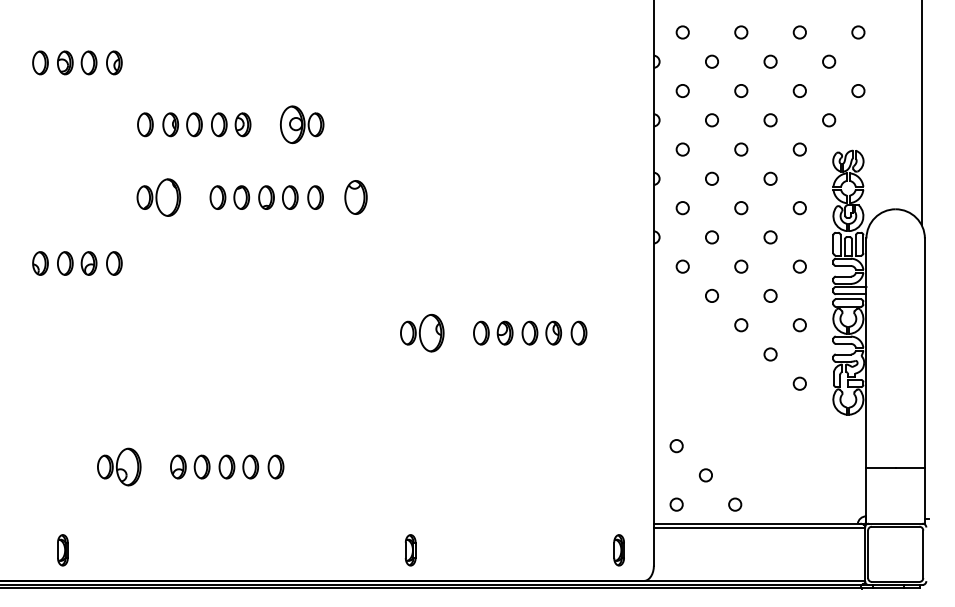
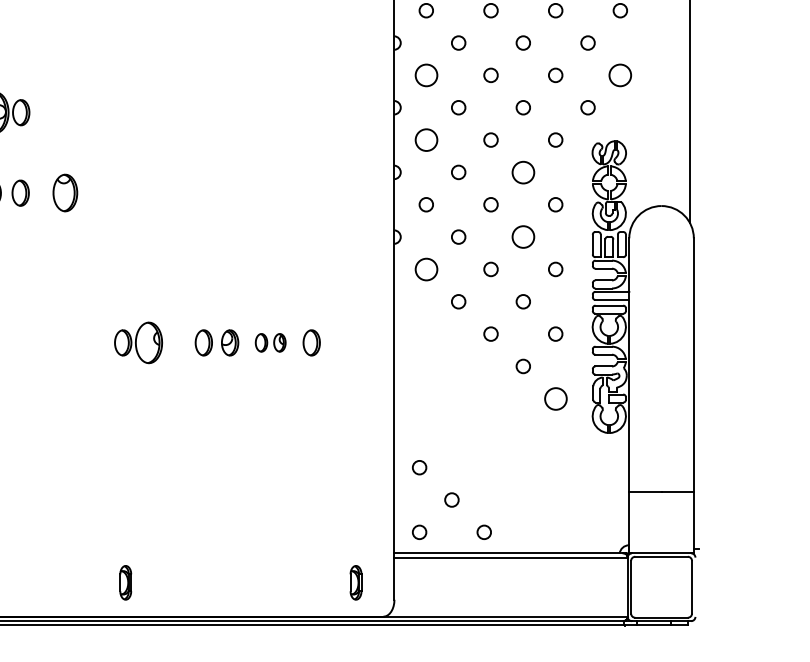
circle: (682, 90) -> (426, 74), size x1.6
circle: (858, 90) -> (620, 74), size x1.6
circle: (682, 149) -> (426, 139), size x1.6
circle: (770, 178) -> (523, 172), size x1.6
circle: (770, 237) -> (523, 237), size x1.6
circle: (682, 266) -> (426, 269), size x1.6
part: (541, 332) -> (270, 342), size x0.7
circle: (799, 383) -> (555, 398), size x1.6

